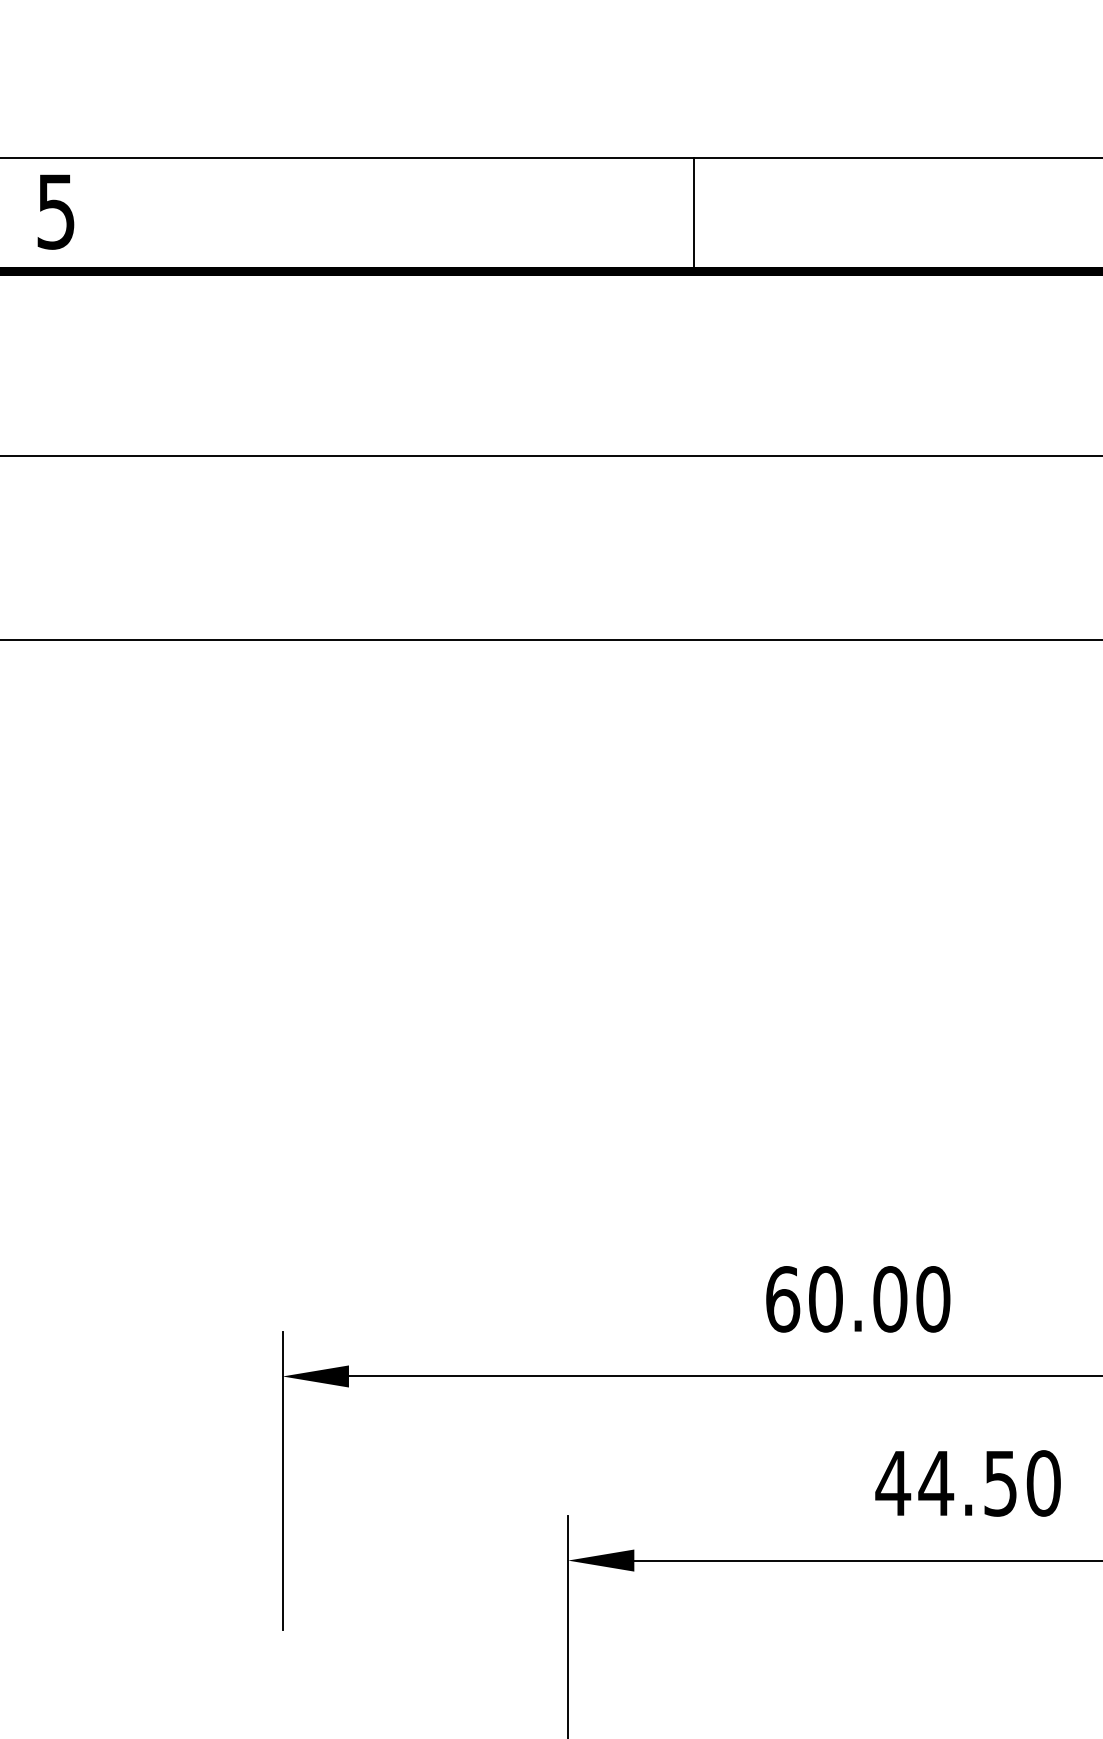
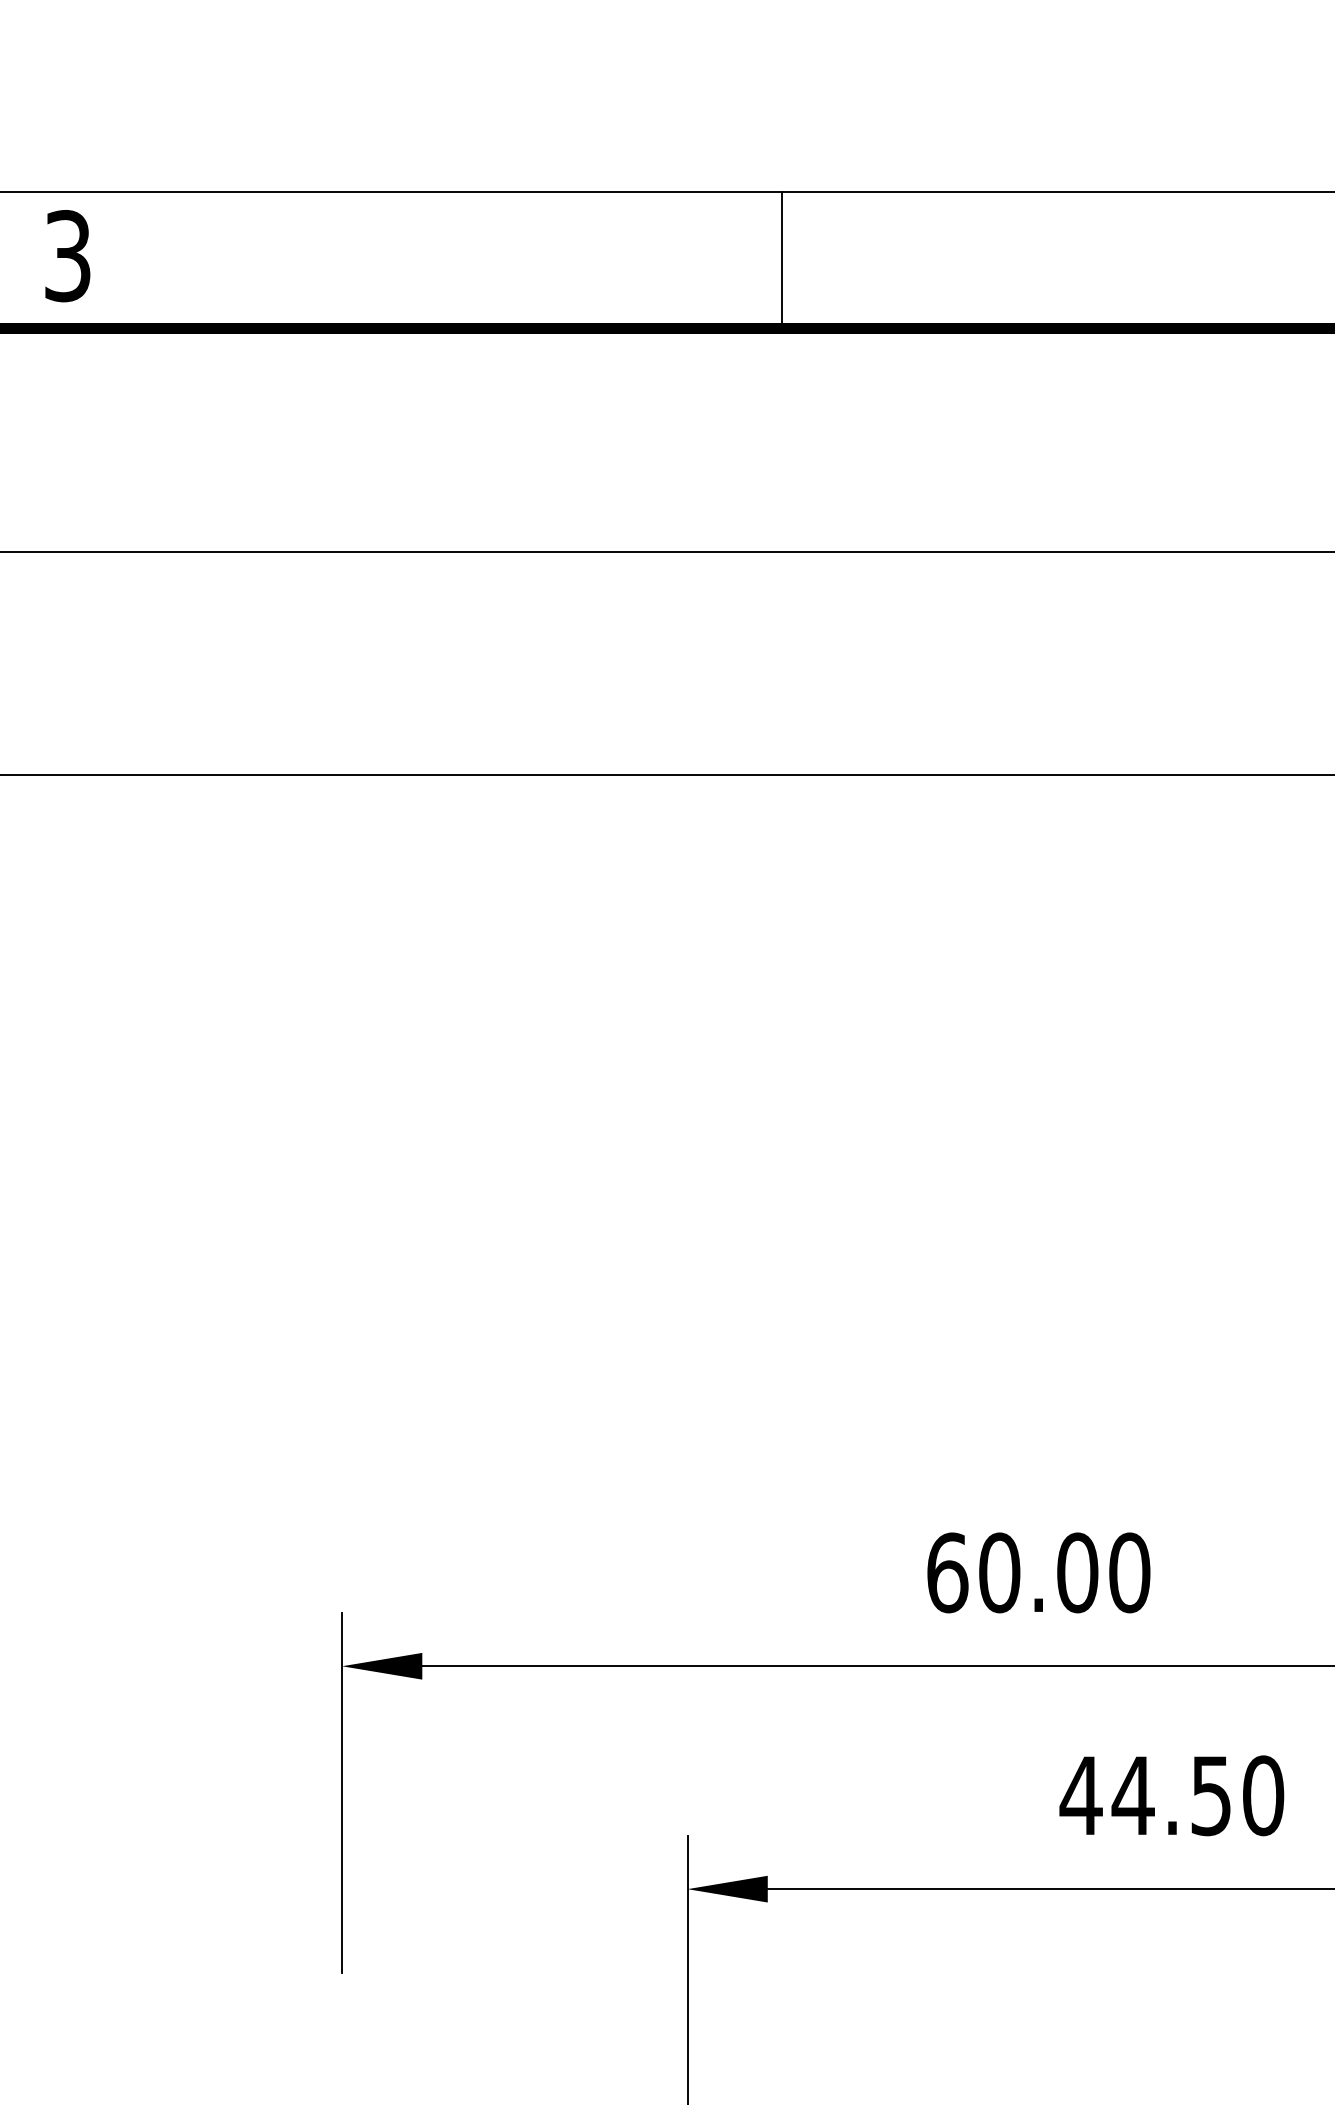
text: (55, 212) -> (67, 256), 5 -> 3
line: (694, 214) -> (782, 259), moved

